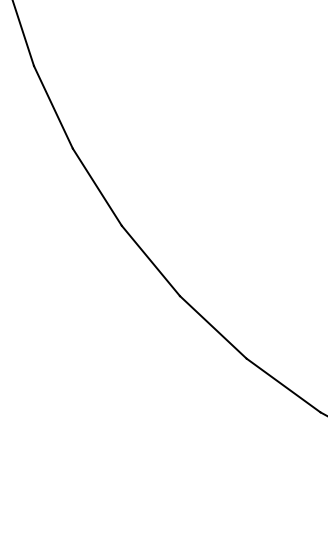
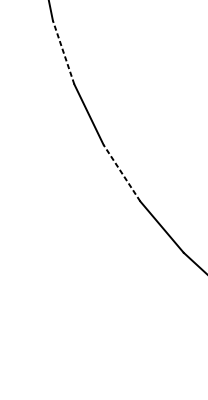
line: (53, 107) -> (63, 52), solid -> dashed
line: (150, 260) -> (121, 172), solid -> dashed

